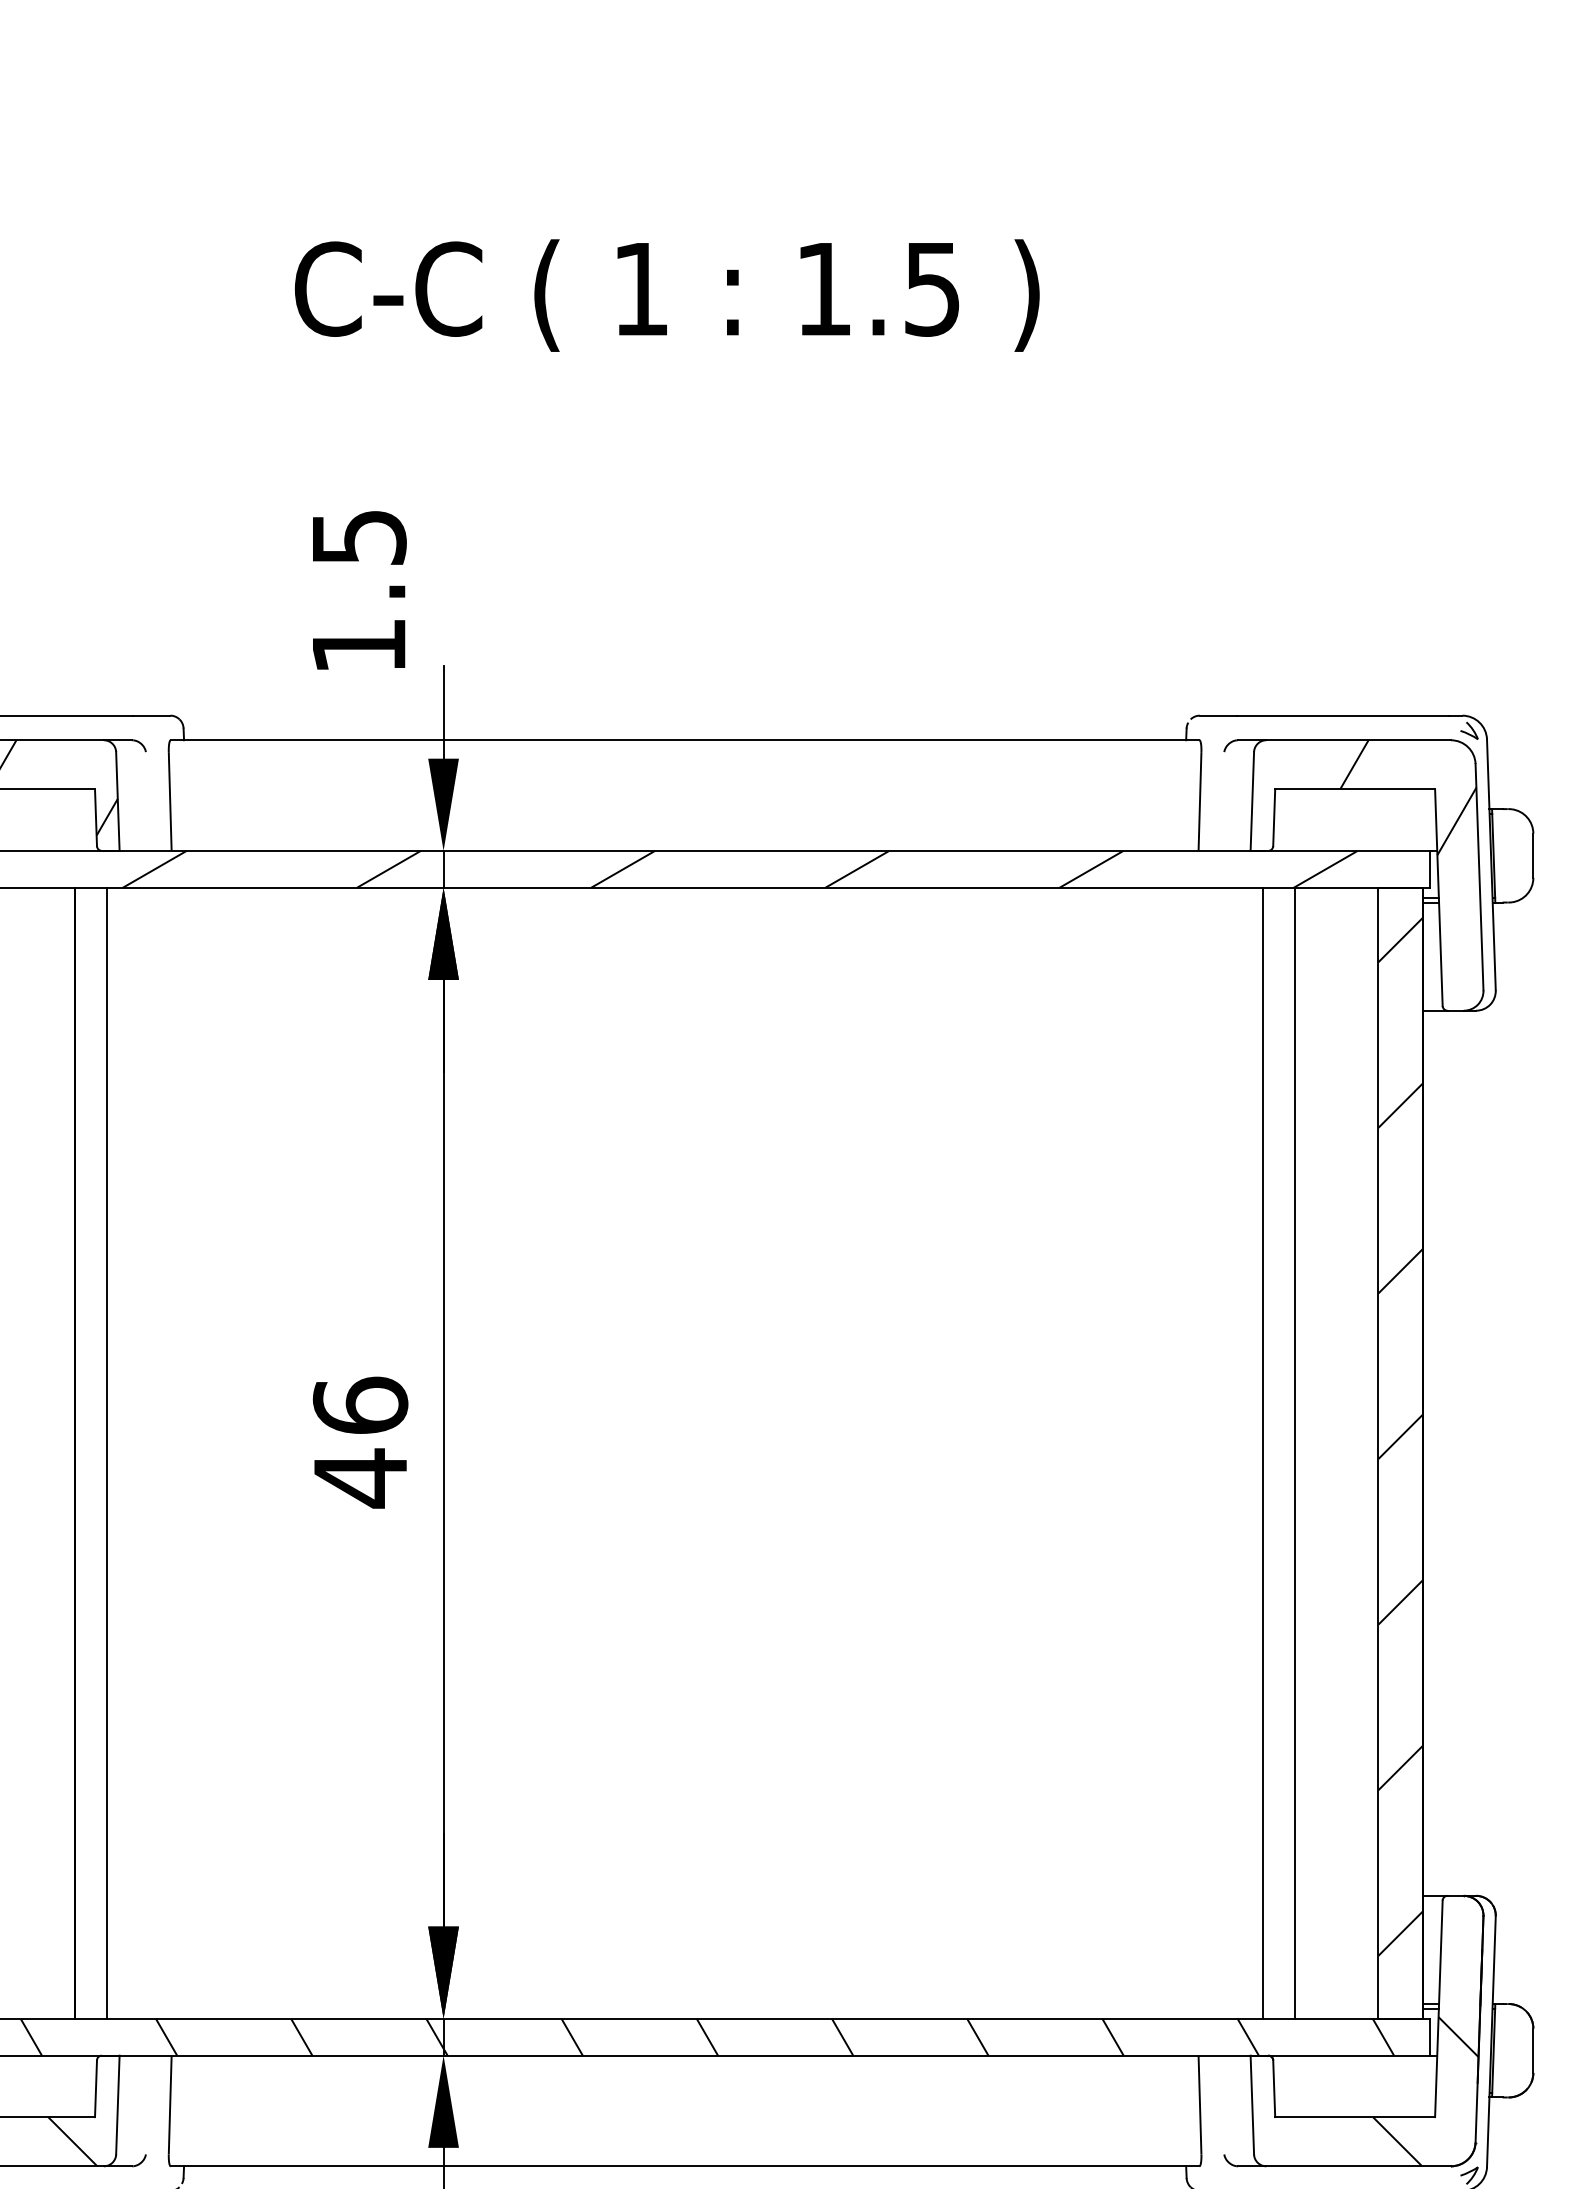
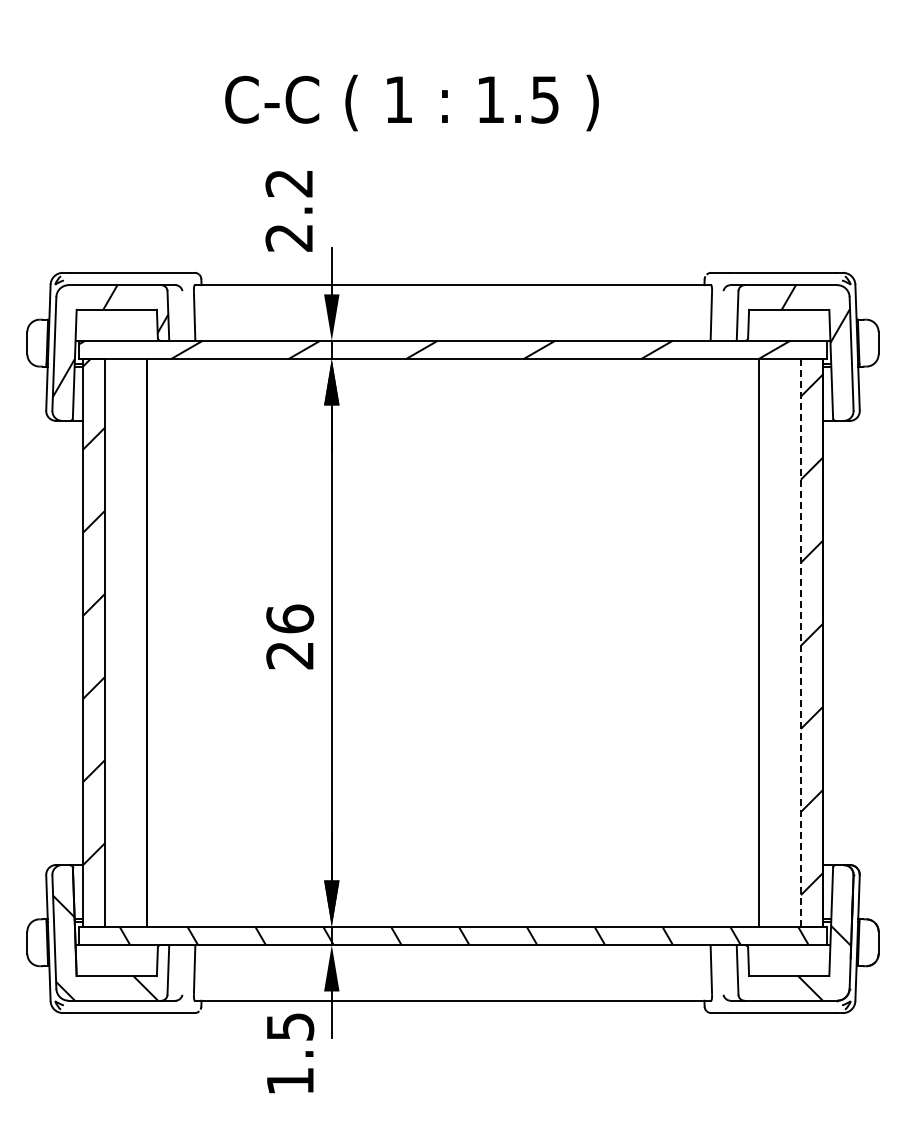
text: (666, 294) -> (411, 102), moved
text: (359, 591) -> (289, 210), 1.5 -> 2.2
line: (108, 1452) -> (163, 642), removed
line: (1262, 1452) -> (742, 642), removed
line: (1377, 1452) -> (800, 642), solid -> dashed
text: (359, 1478) -> (289, 655), 46 -> 26

